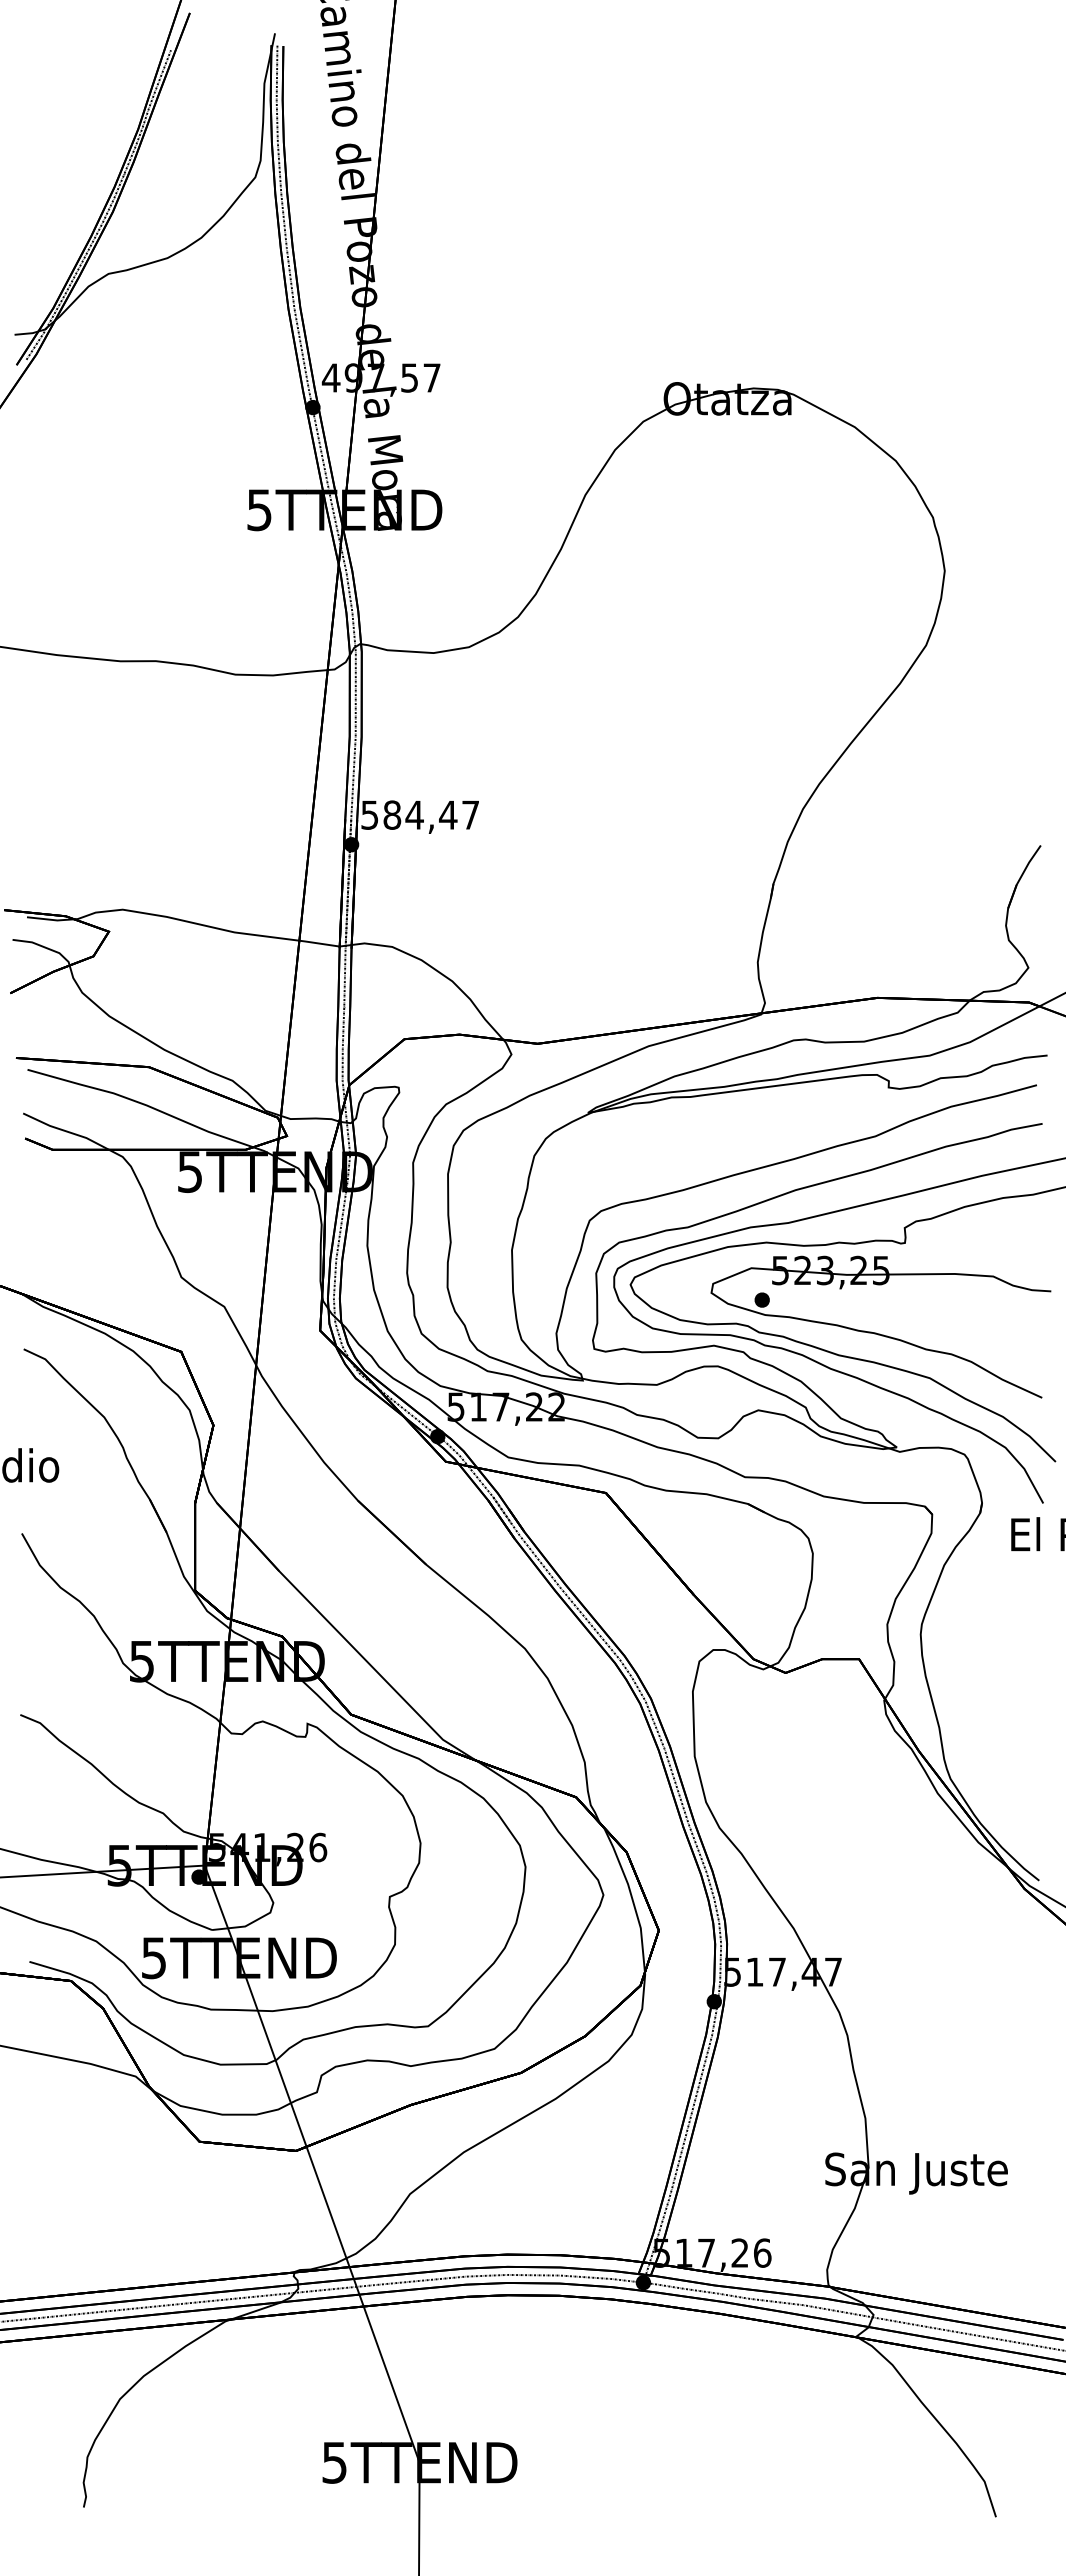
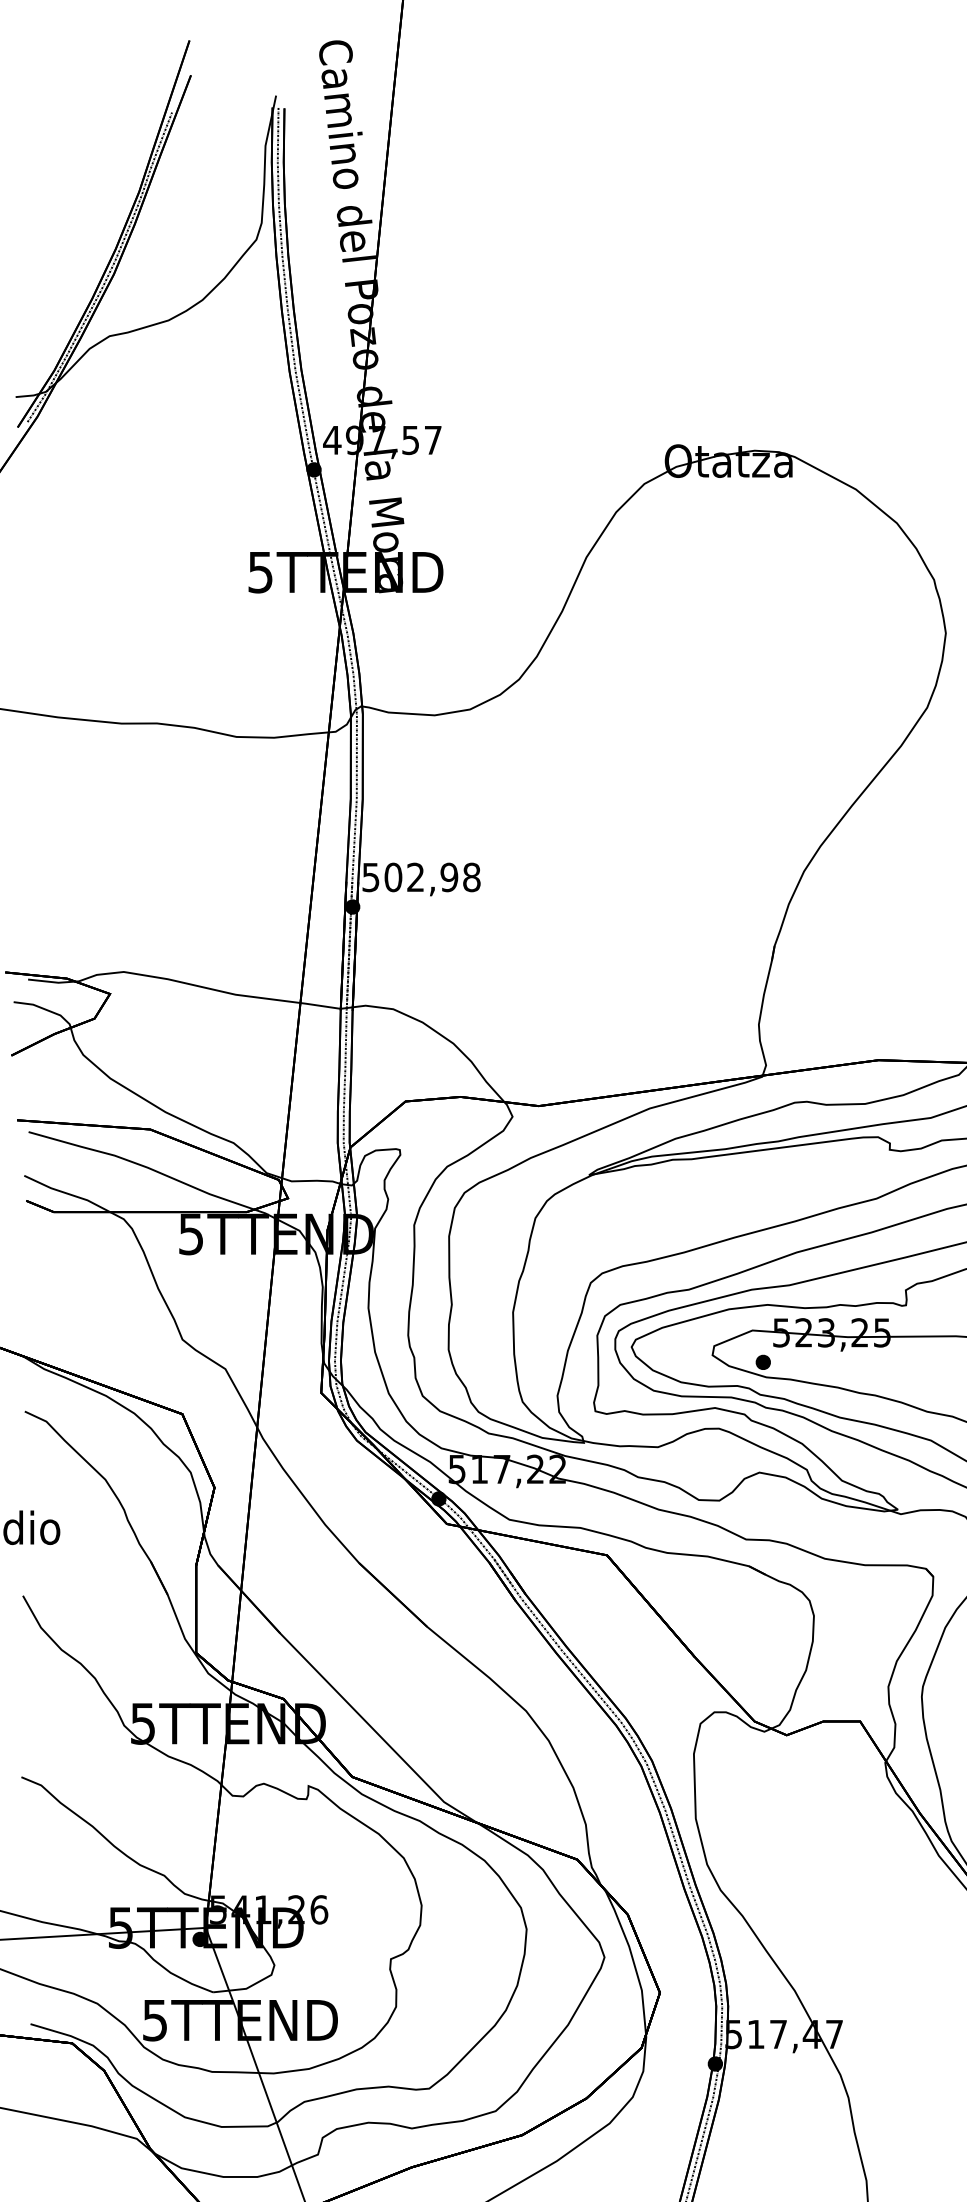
text: (431, 814) -> (432, 876), 584,47 -> 502,98

